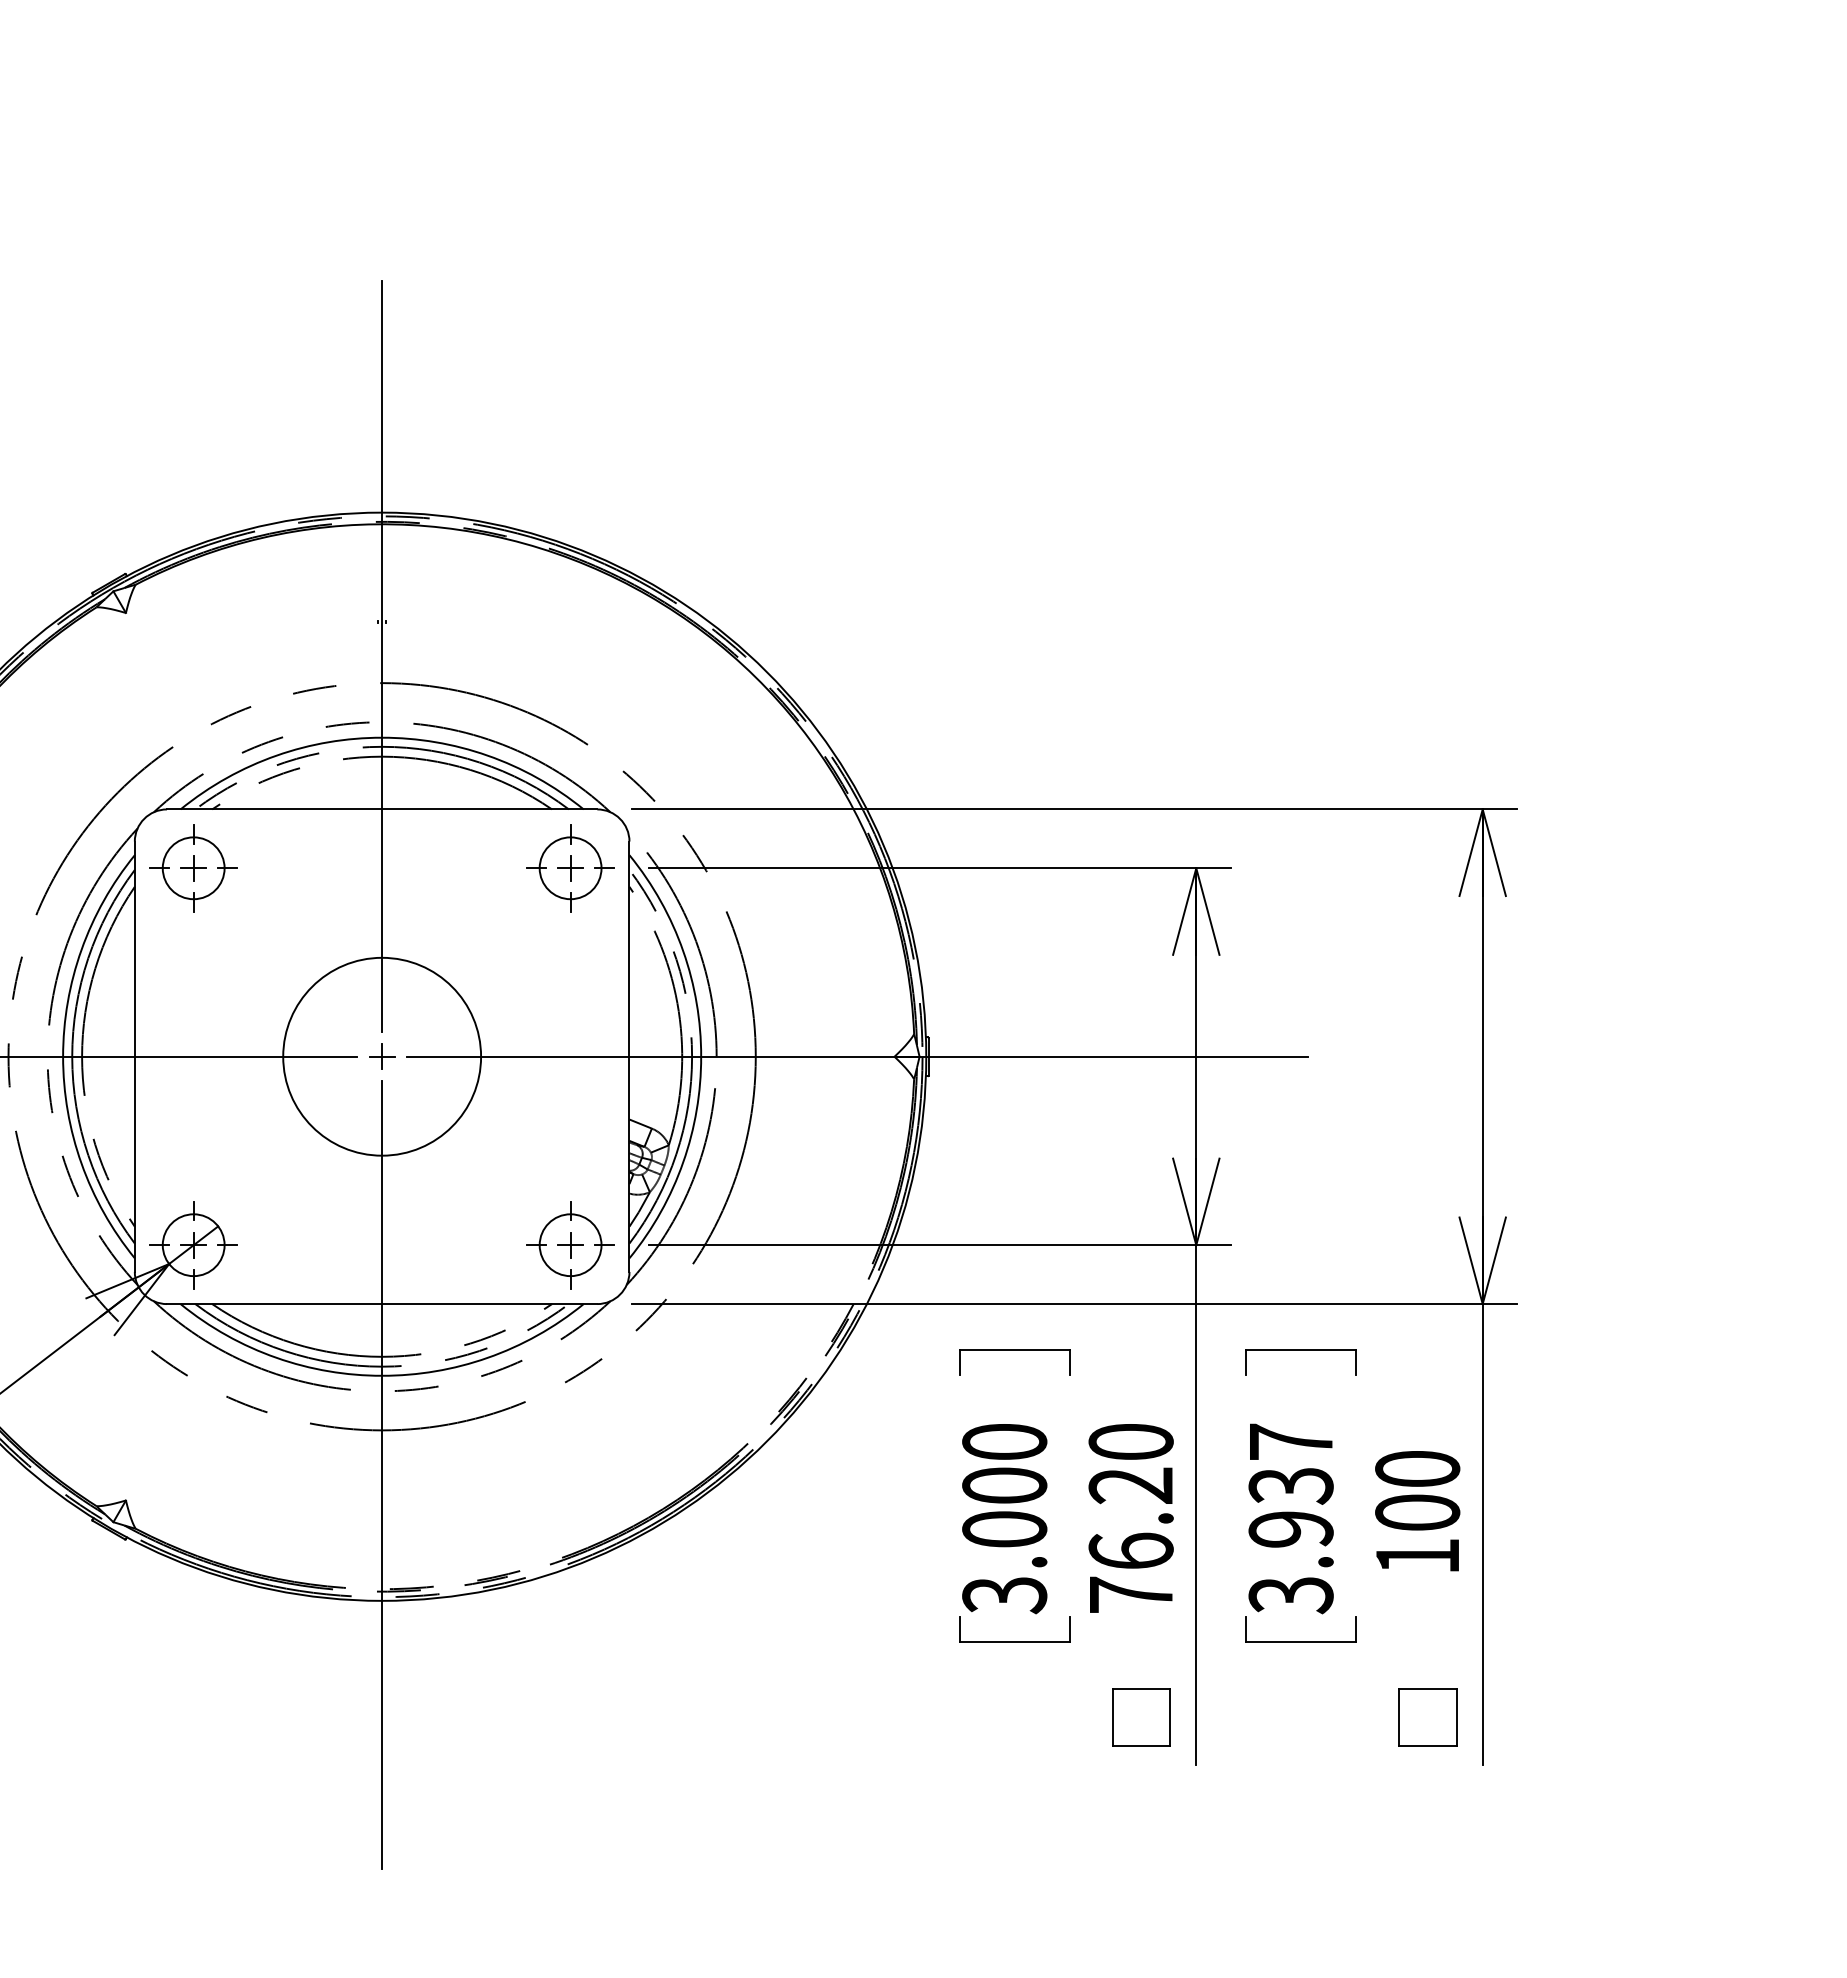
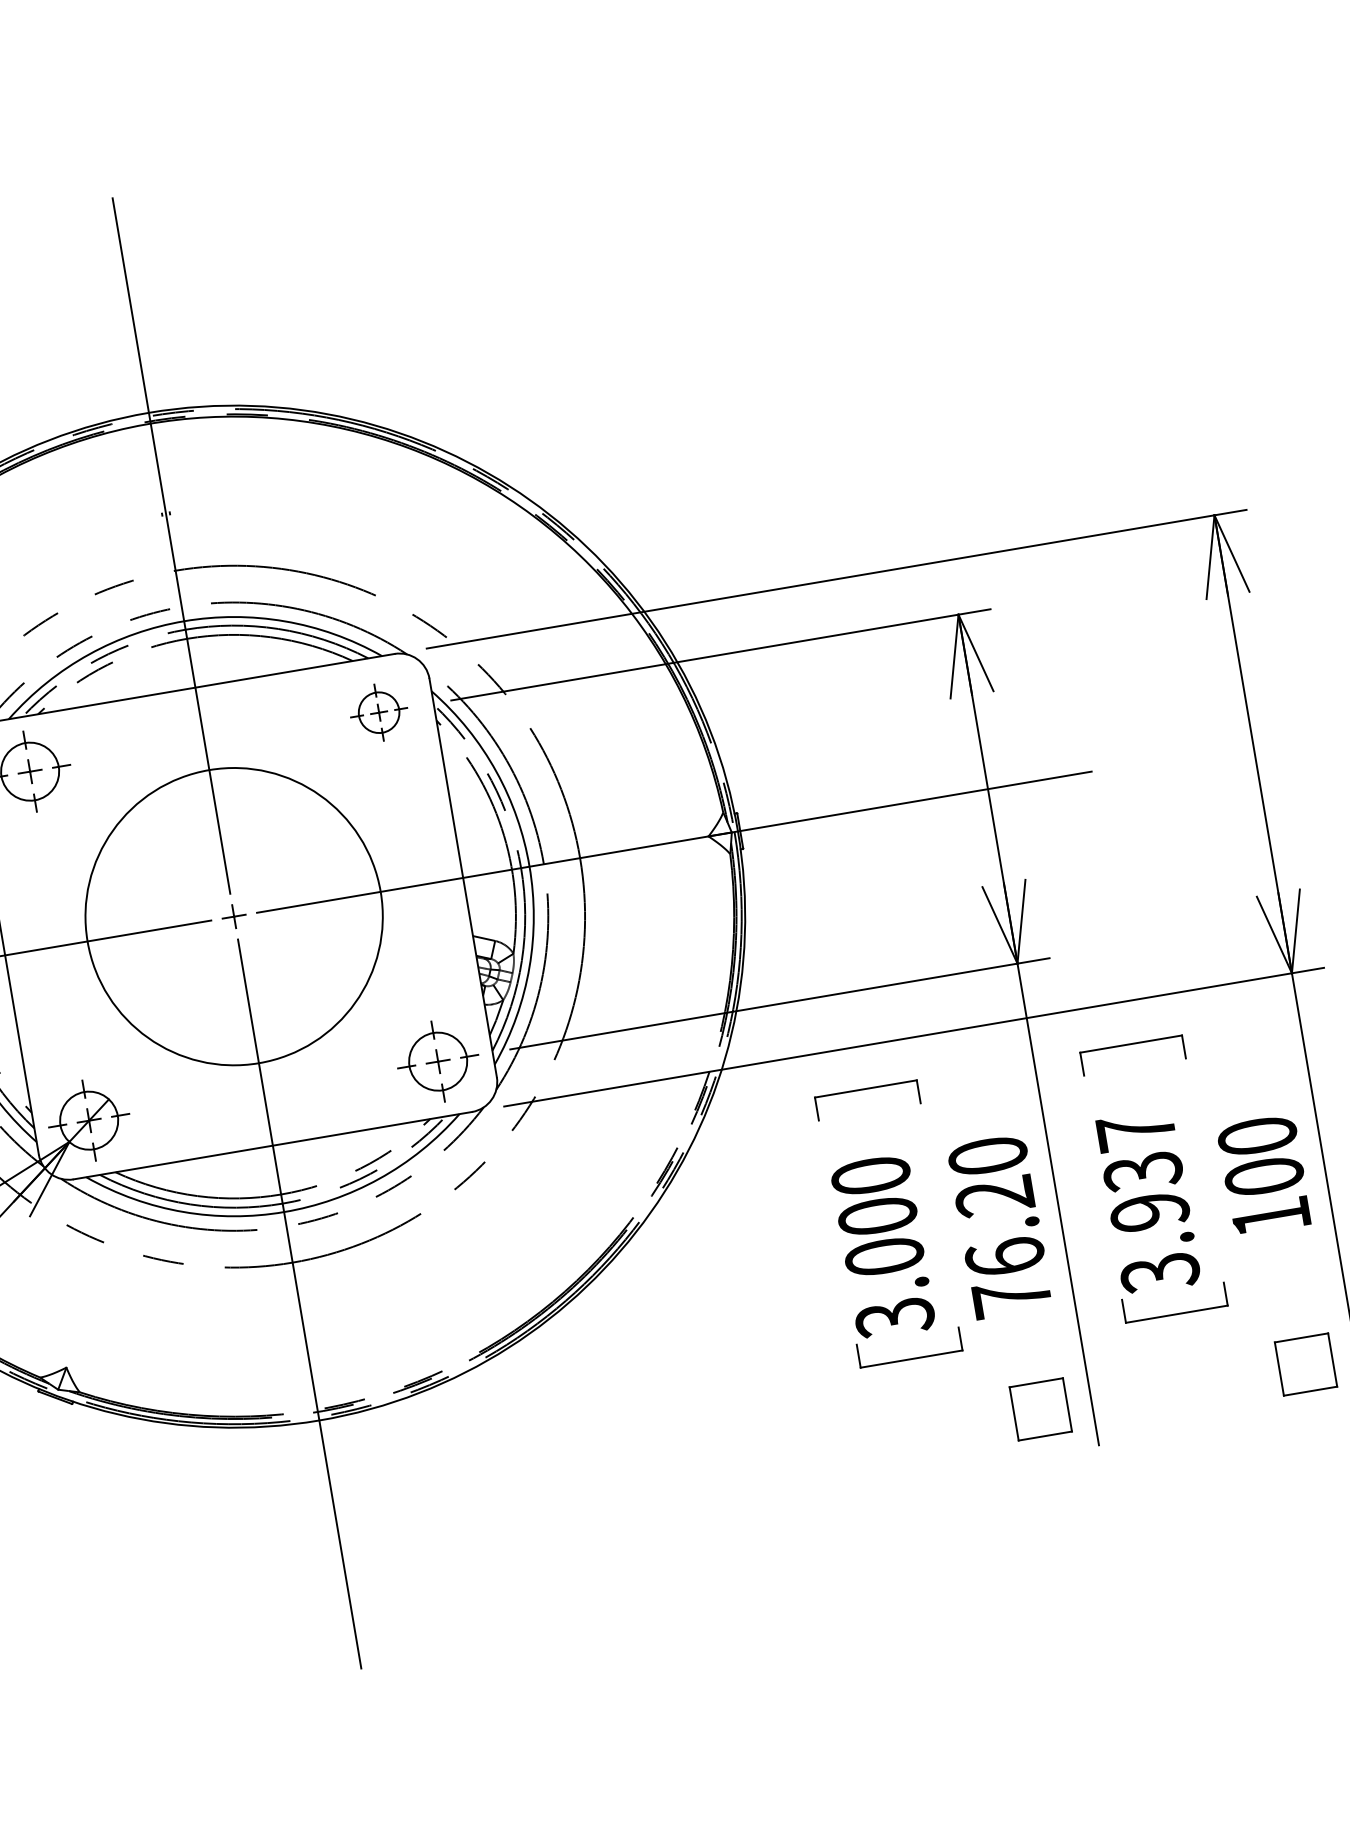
part: (570, 868) -> (379, 712), size x0.7
circle: (382, 1056) -> (234, 916), size x1.6

